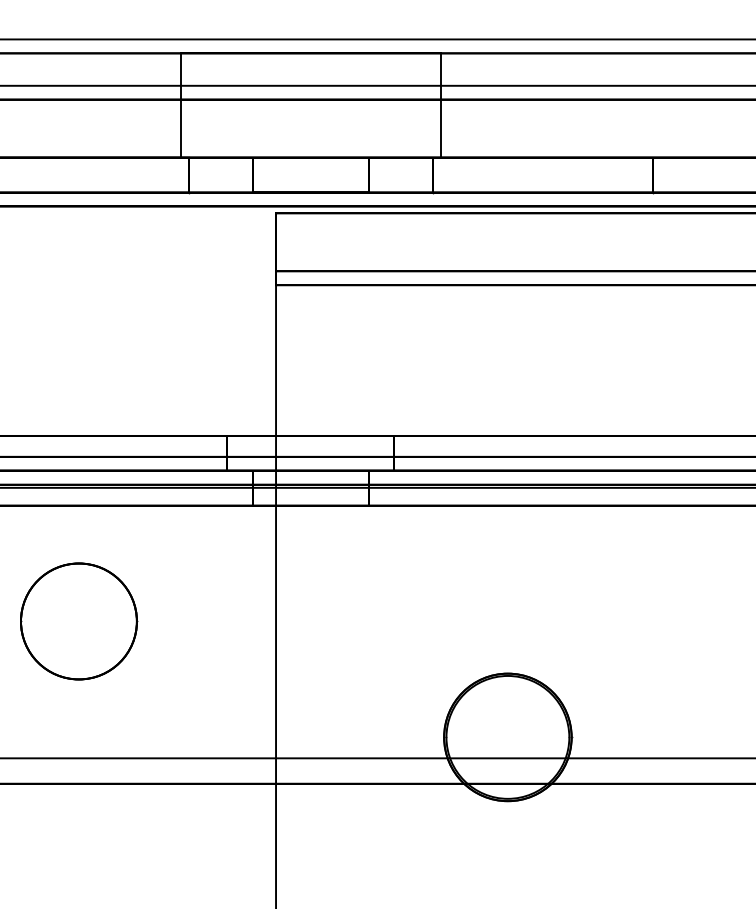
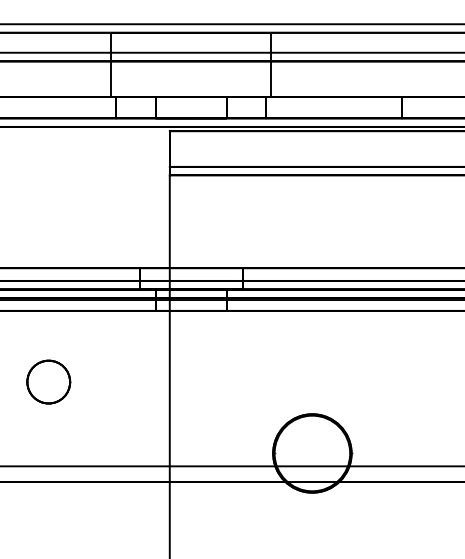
circle: (78, 620) -> (48, 381), size x0.6

